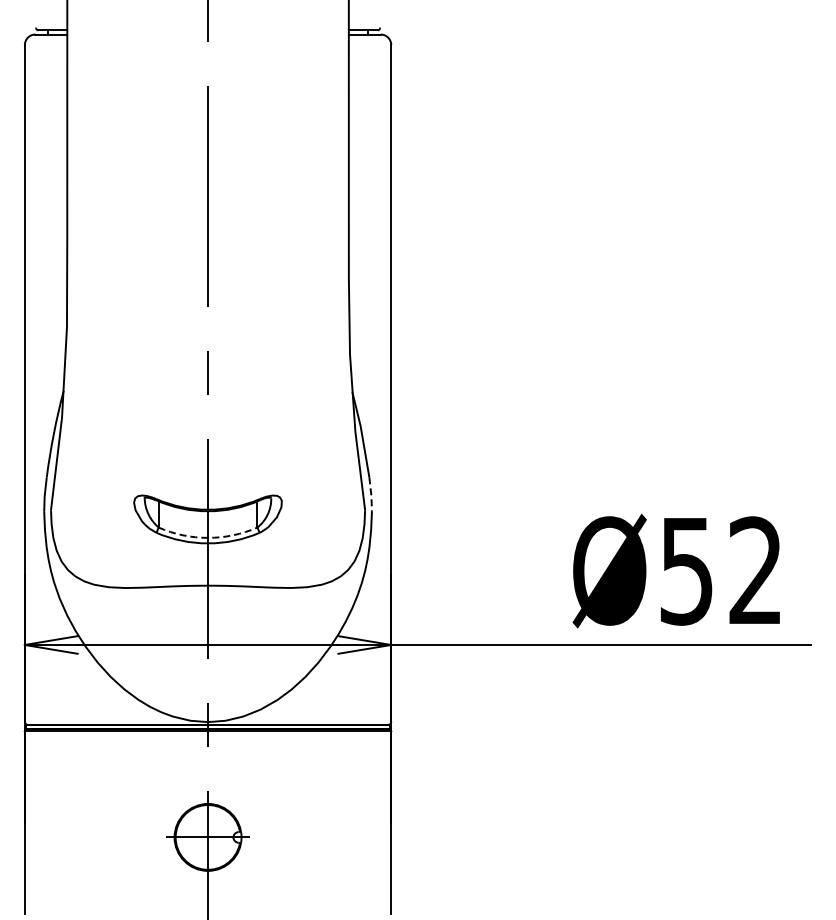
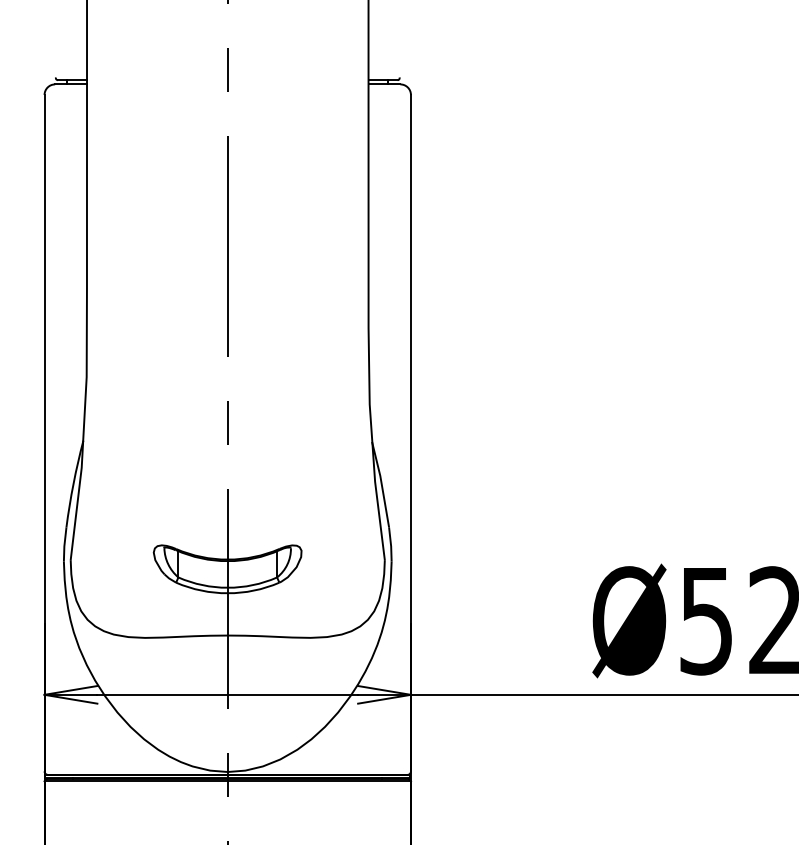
line: (371, 495) -> (391, 545), dashed -> solid
arc: (208, 537) -> (228, 587), dashed -> solid

